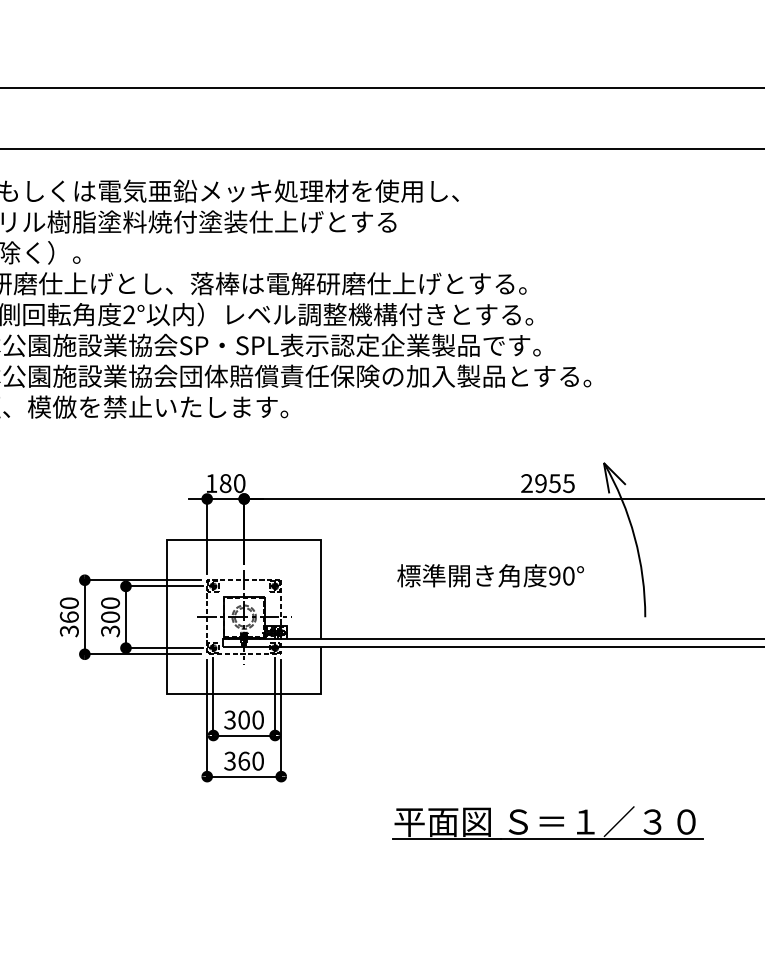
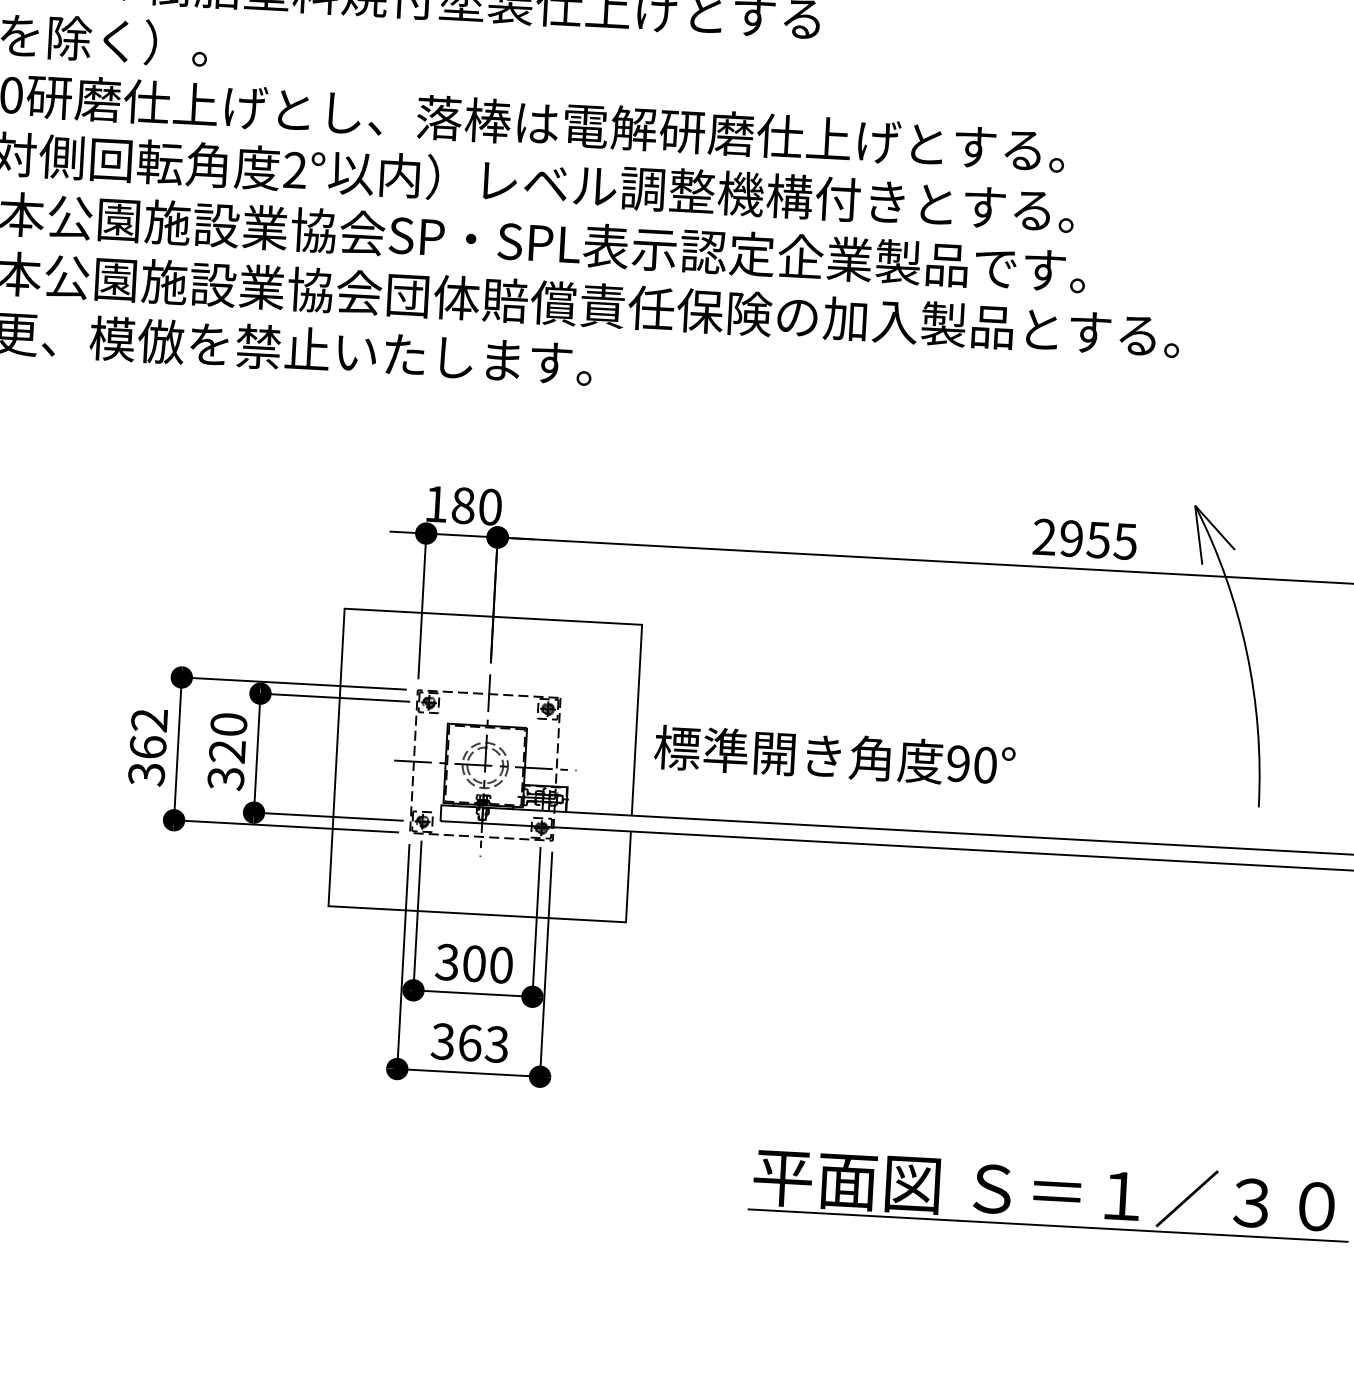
text: (490, 575) -> (834, 755), moved
text: (69, 603) -> (149, 720), 360 -> 362
text: (110, 617) -> (227, 752), 300 -> 320
text: (257, 760) -> (495, 1043), 360 -> 363

